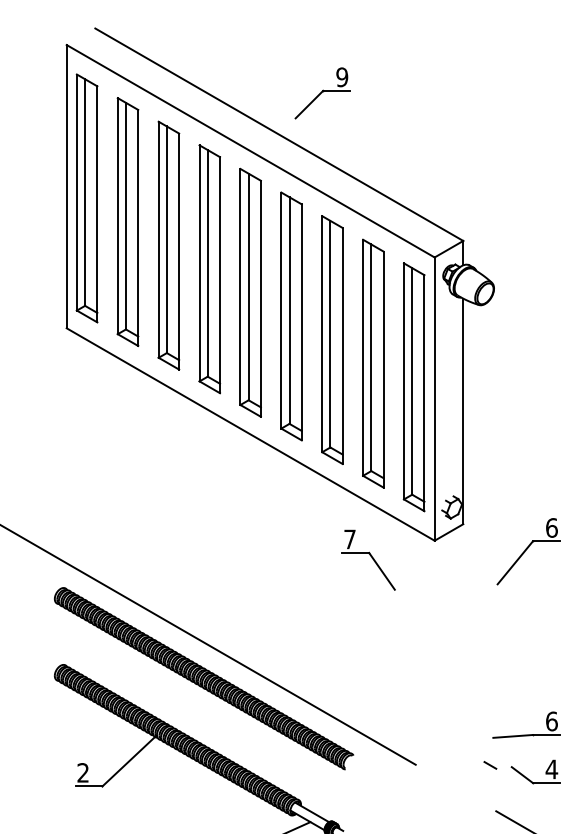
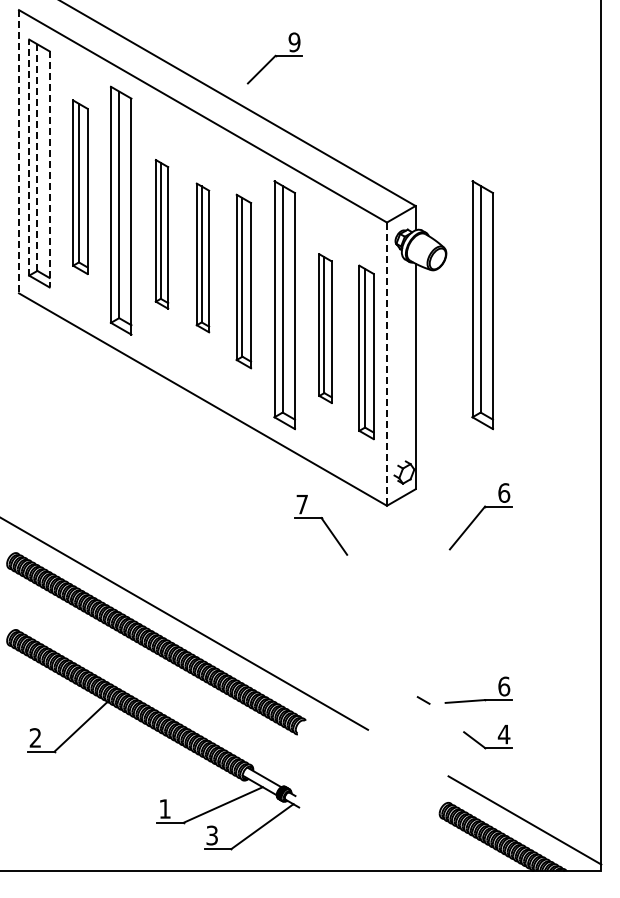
line: (67, 186) -> (19, 151), solid -> dashed
line: (77, 192) -> (29, 157), solid -> dashed
line: (85, 192) -> (37, 157), solid -> dashed
line: (97, 204) -> (49, 169), solid -> dashed
part: (128, 222) -> (80, 187), size x0.7
part: (209, 269) -> (161, 234), size x0.6
part: (250, 292) -> (202, 257), size x0.6
part: (291, 316) -> (243, 281), size x0.7
part: (530, 340) -> (482, 305), added
part: (373, 363) -> (325, 328), size x0.6
part: (414, 387) -> (366, 352), size x0.7
line: (434, 399) -> (386, 364), solid -> dashed
line: (490, 765) -> (423, 700), moved

